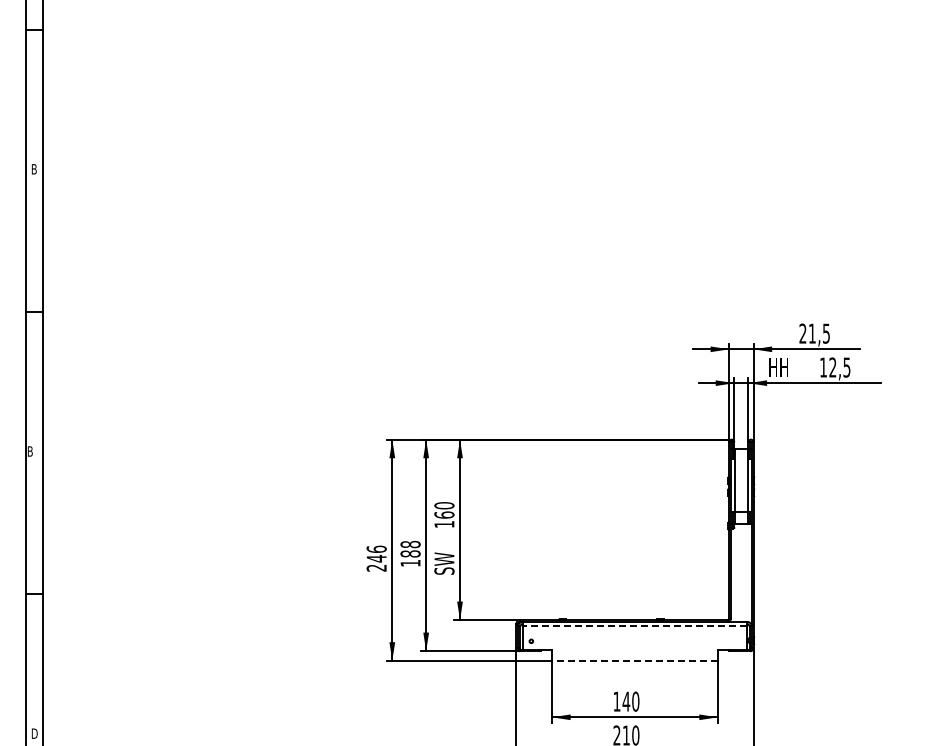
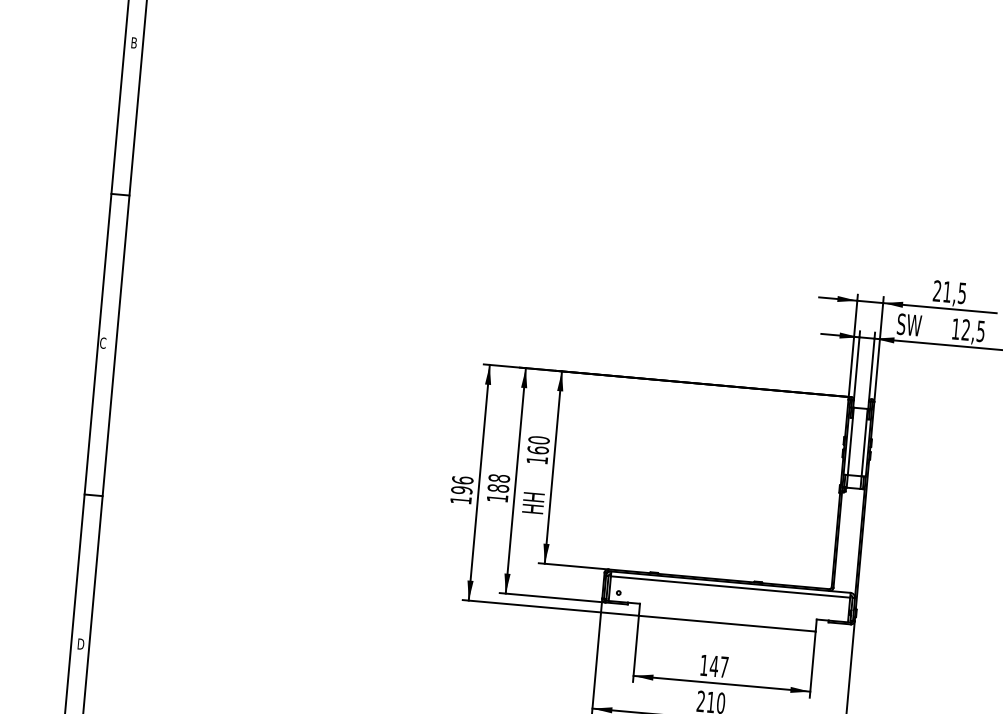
text: (779, 367) -> (909, 324), HH -> SW
text: (30, 451) -> (103, 343), B -> C
text: (376, 562) -> (461, 494), 246 -> 196
text: (444, 563) -> (533, 501), SW -> HH
line: (634, 626) -> (730, 587), dashed -> solid
line: (635, 660) -> (727, 623), dashed -> solid
text: (635, 701) -> (723, 666), 140 -> 147

